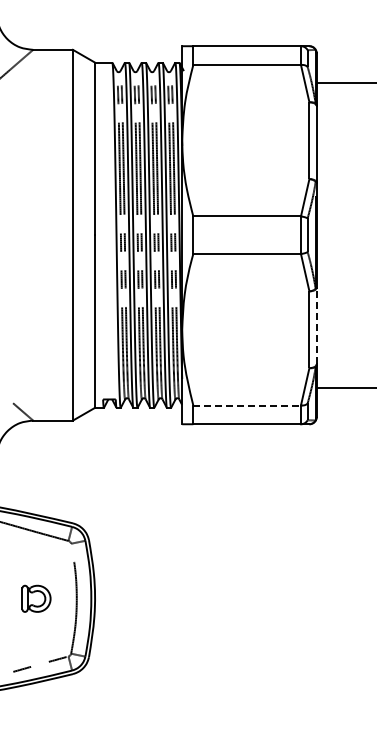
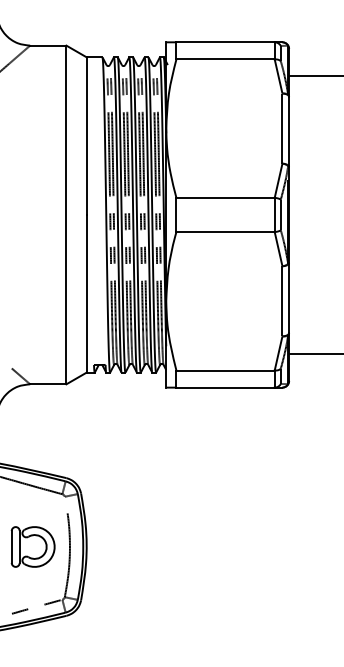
line: (316, 325) -> (288, 297), dashed -> solid
line: (247, 405) -> (225, 370), dashed -> solid
part: (36, 598) -> (33, 546), size x1.67

